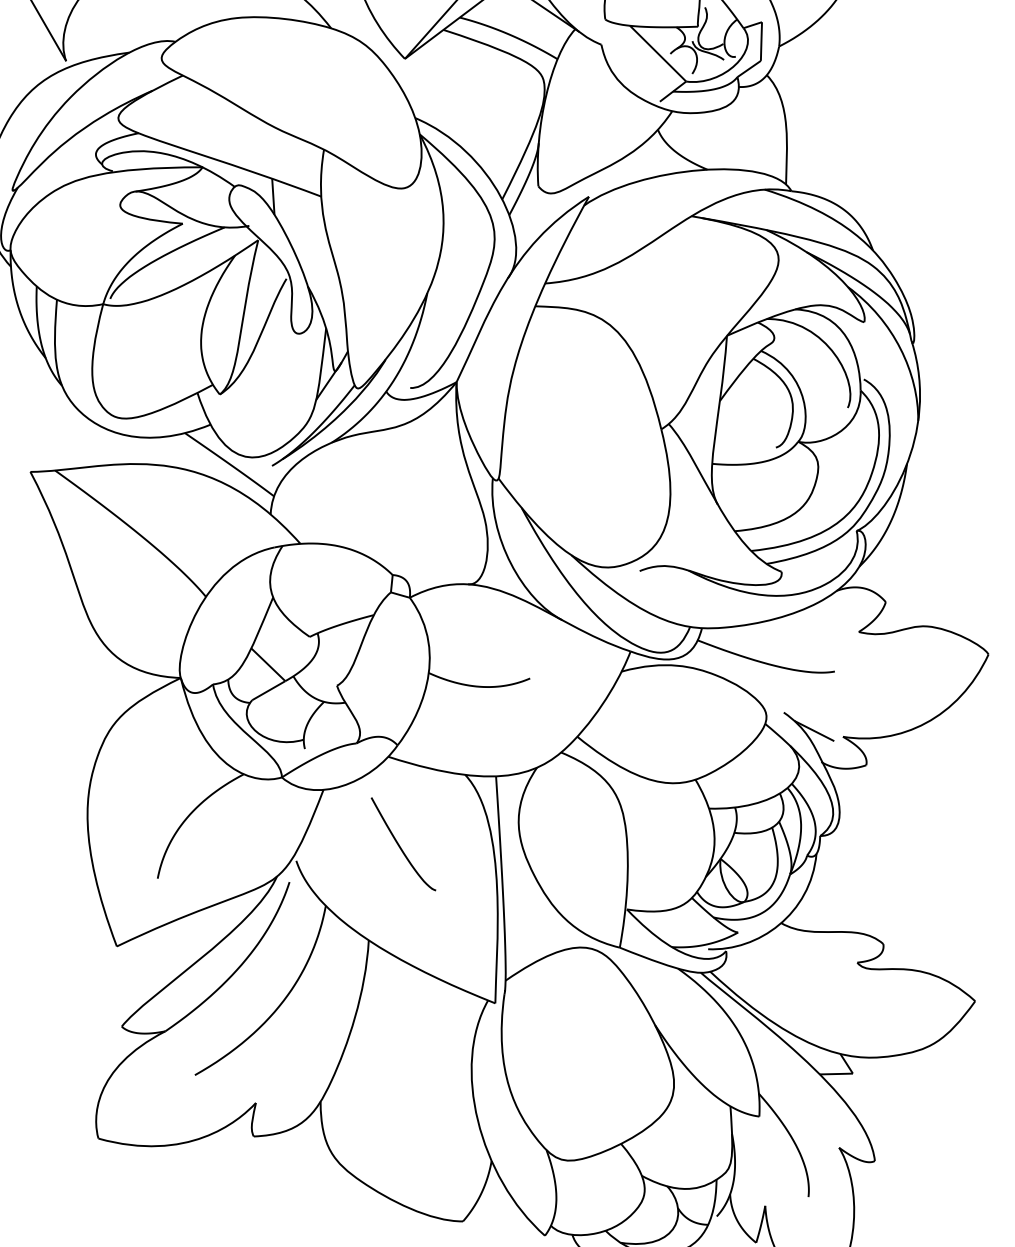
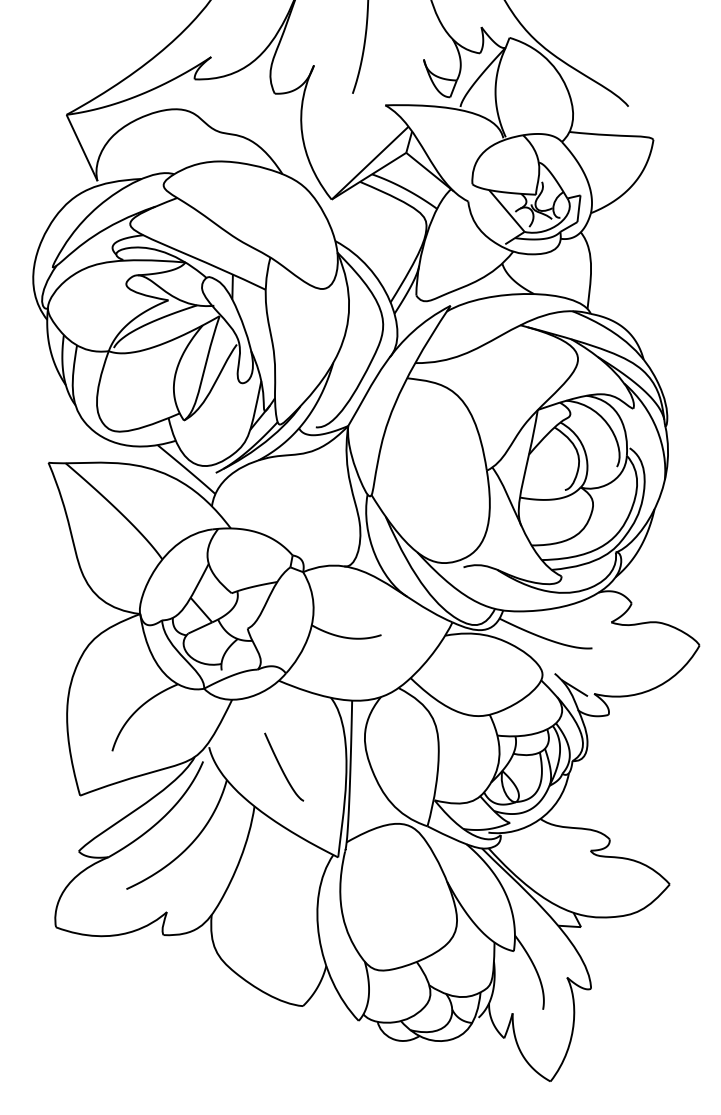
curve: (401, 846) -> (282, 768), moved

